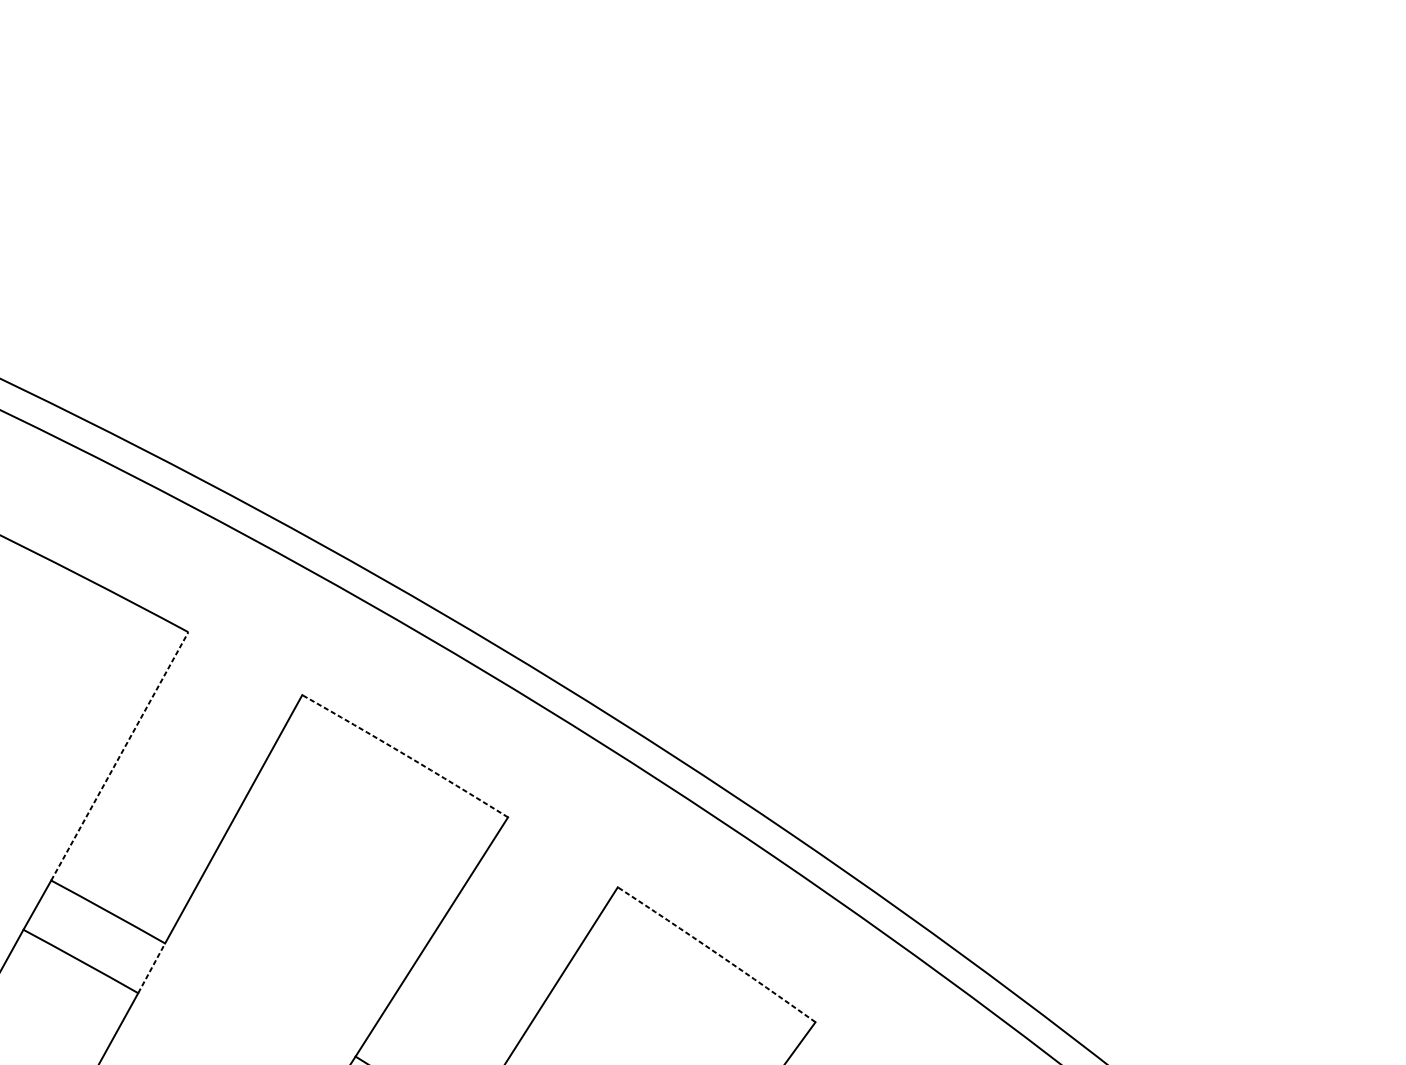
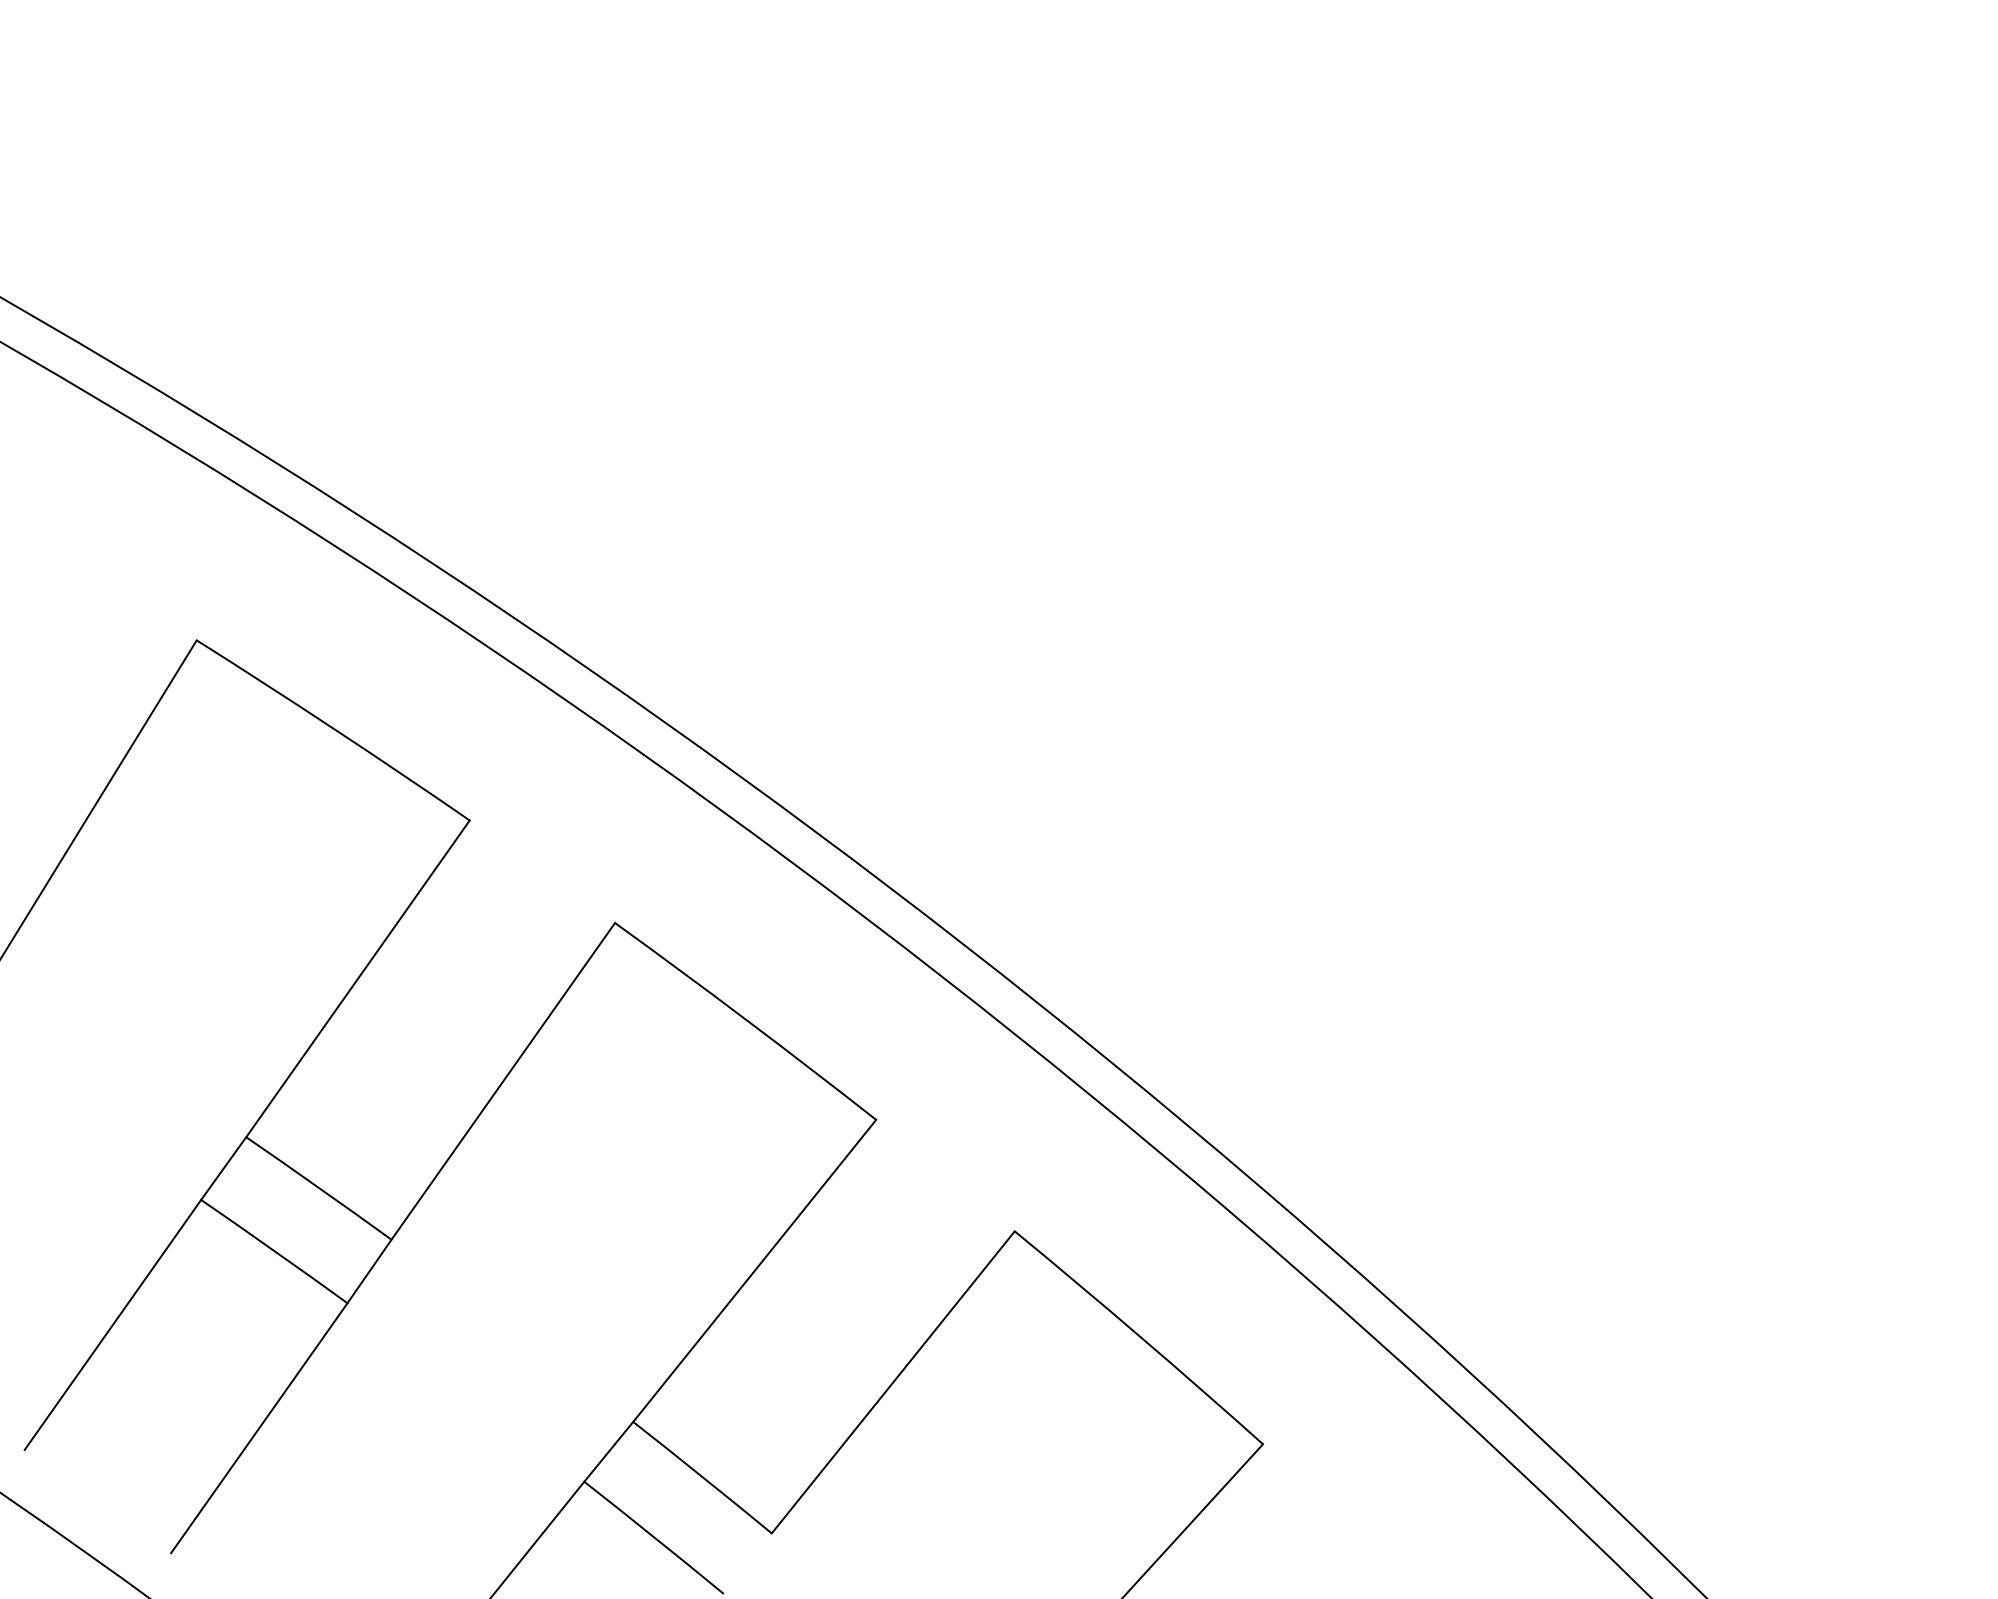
arc: (405, 755) -> (746, 1020), dashed -> solid
line: (120, 756) -> (358, 978), dashed -> solid
arc: (716, 953) -> (1139, 1336), dashed -> solid
line: (151, 968) -> (369, 1271), dashed -> solid

